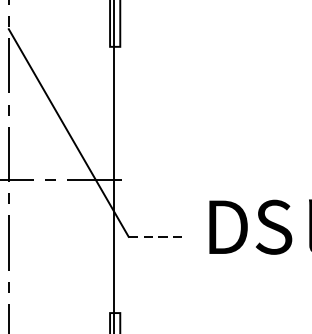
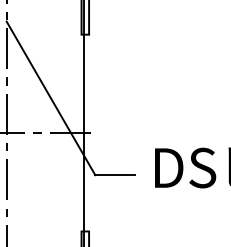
line: (156, 237) -> (115, 175), dashed -> solid

